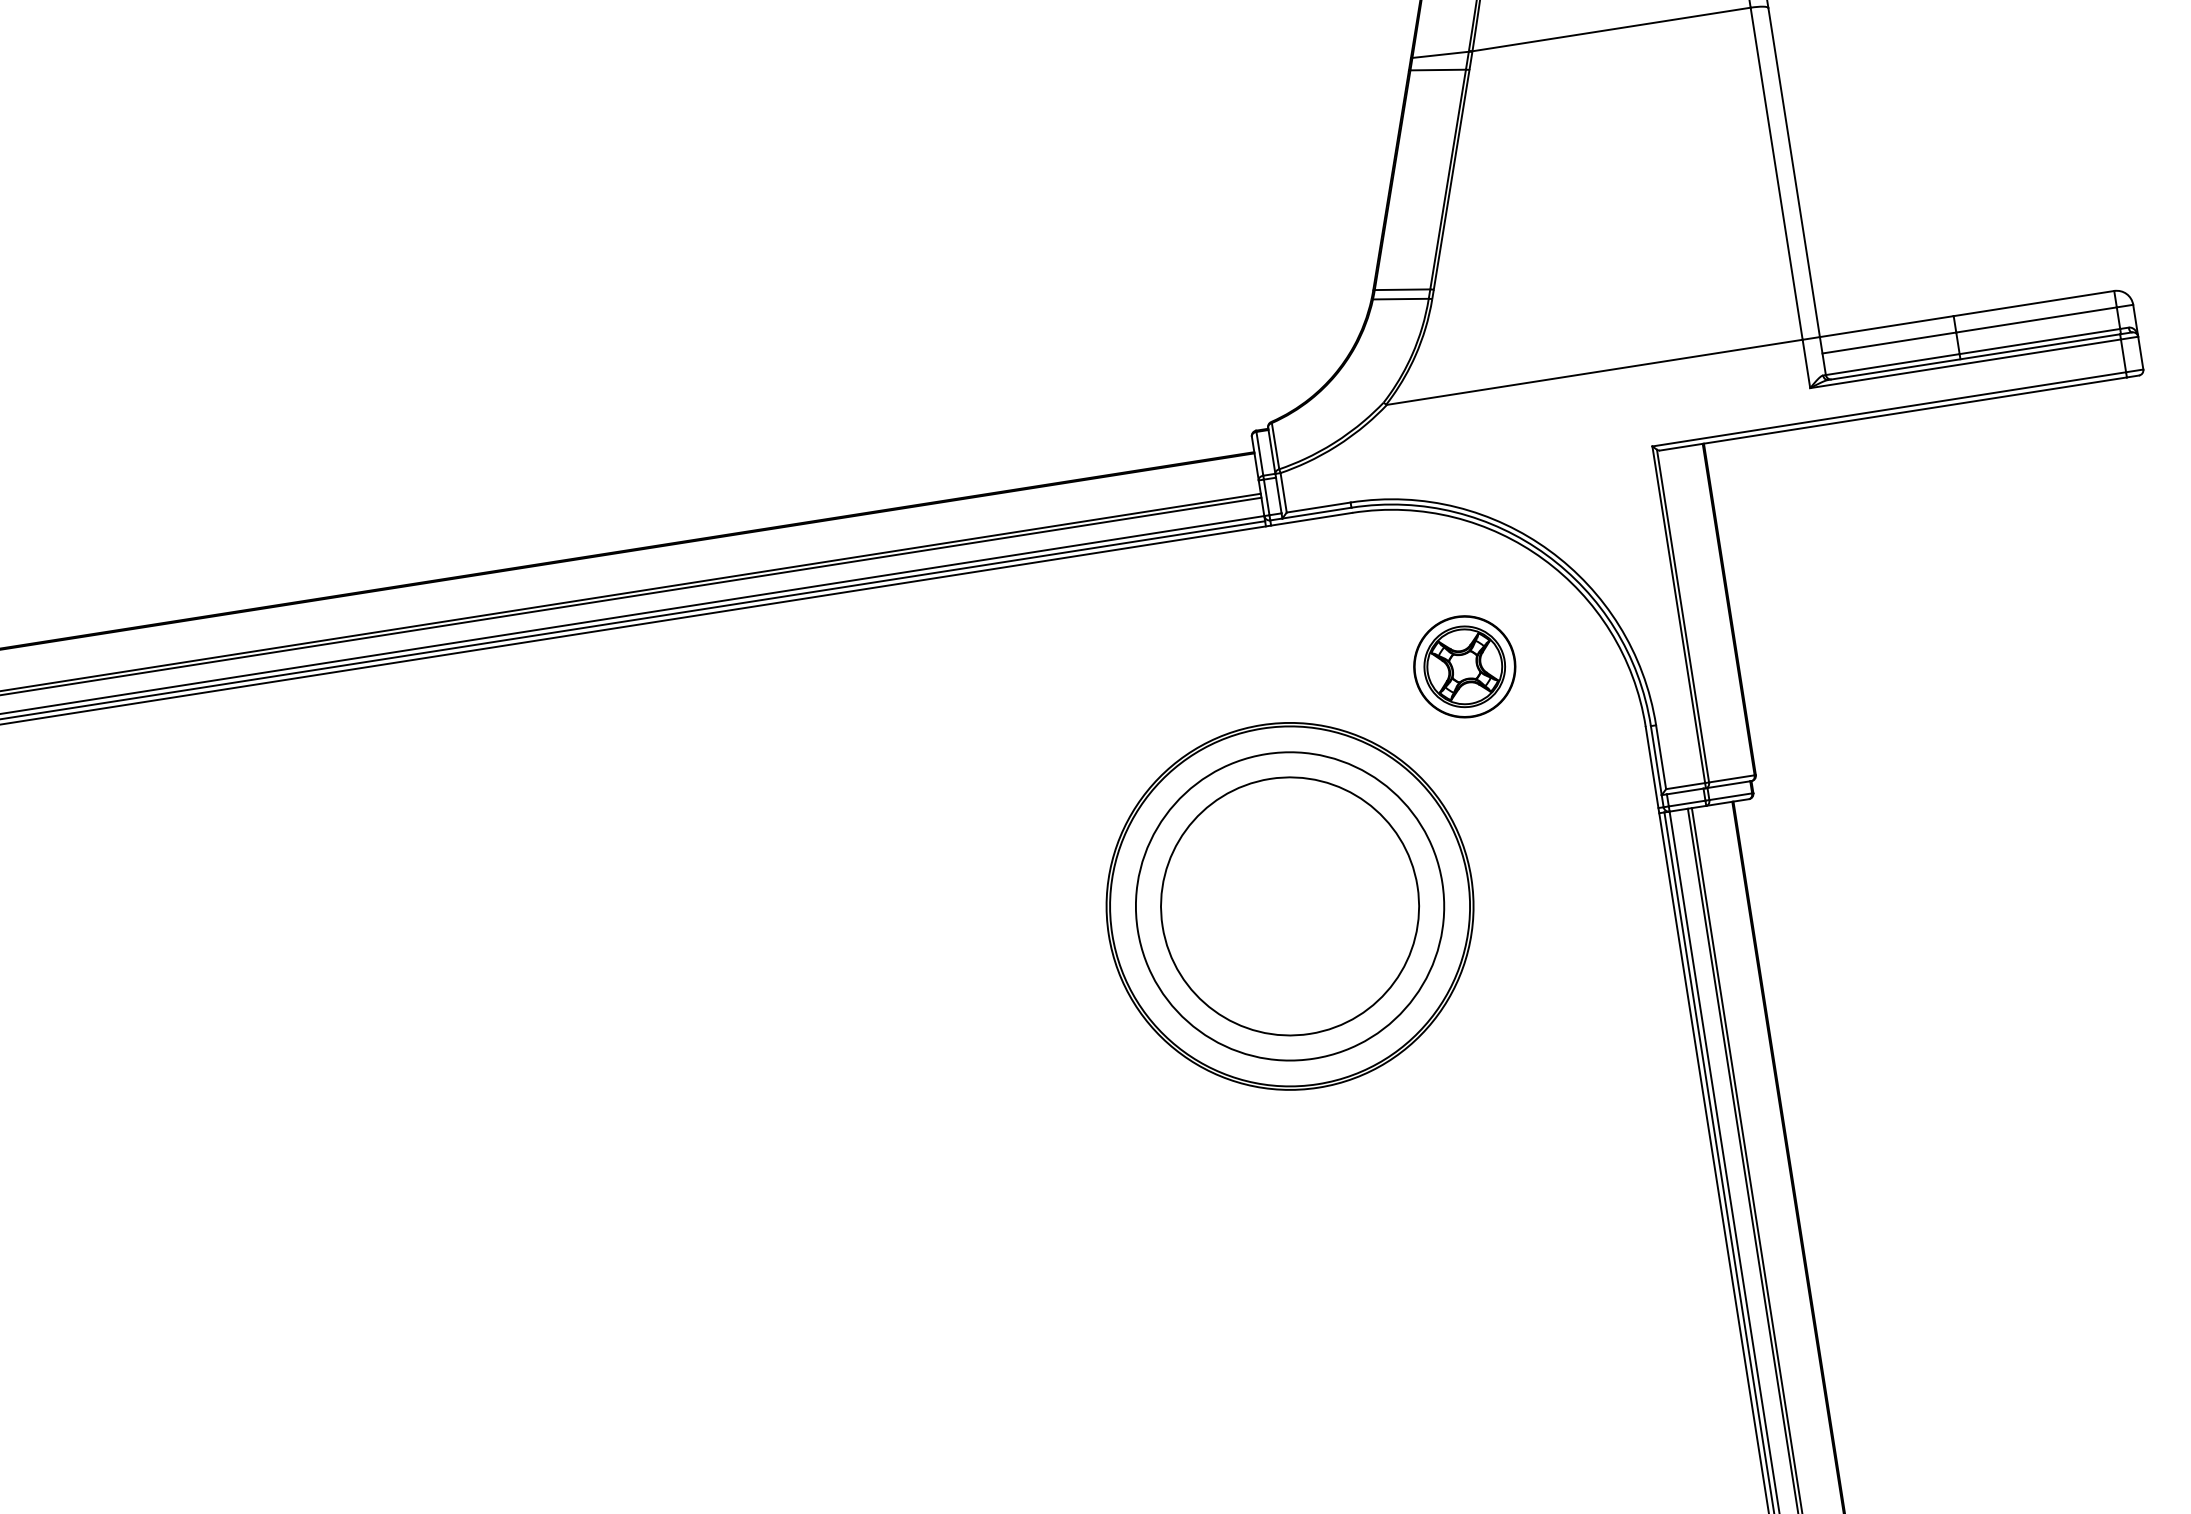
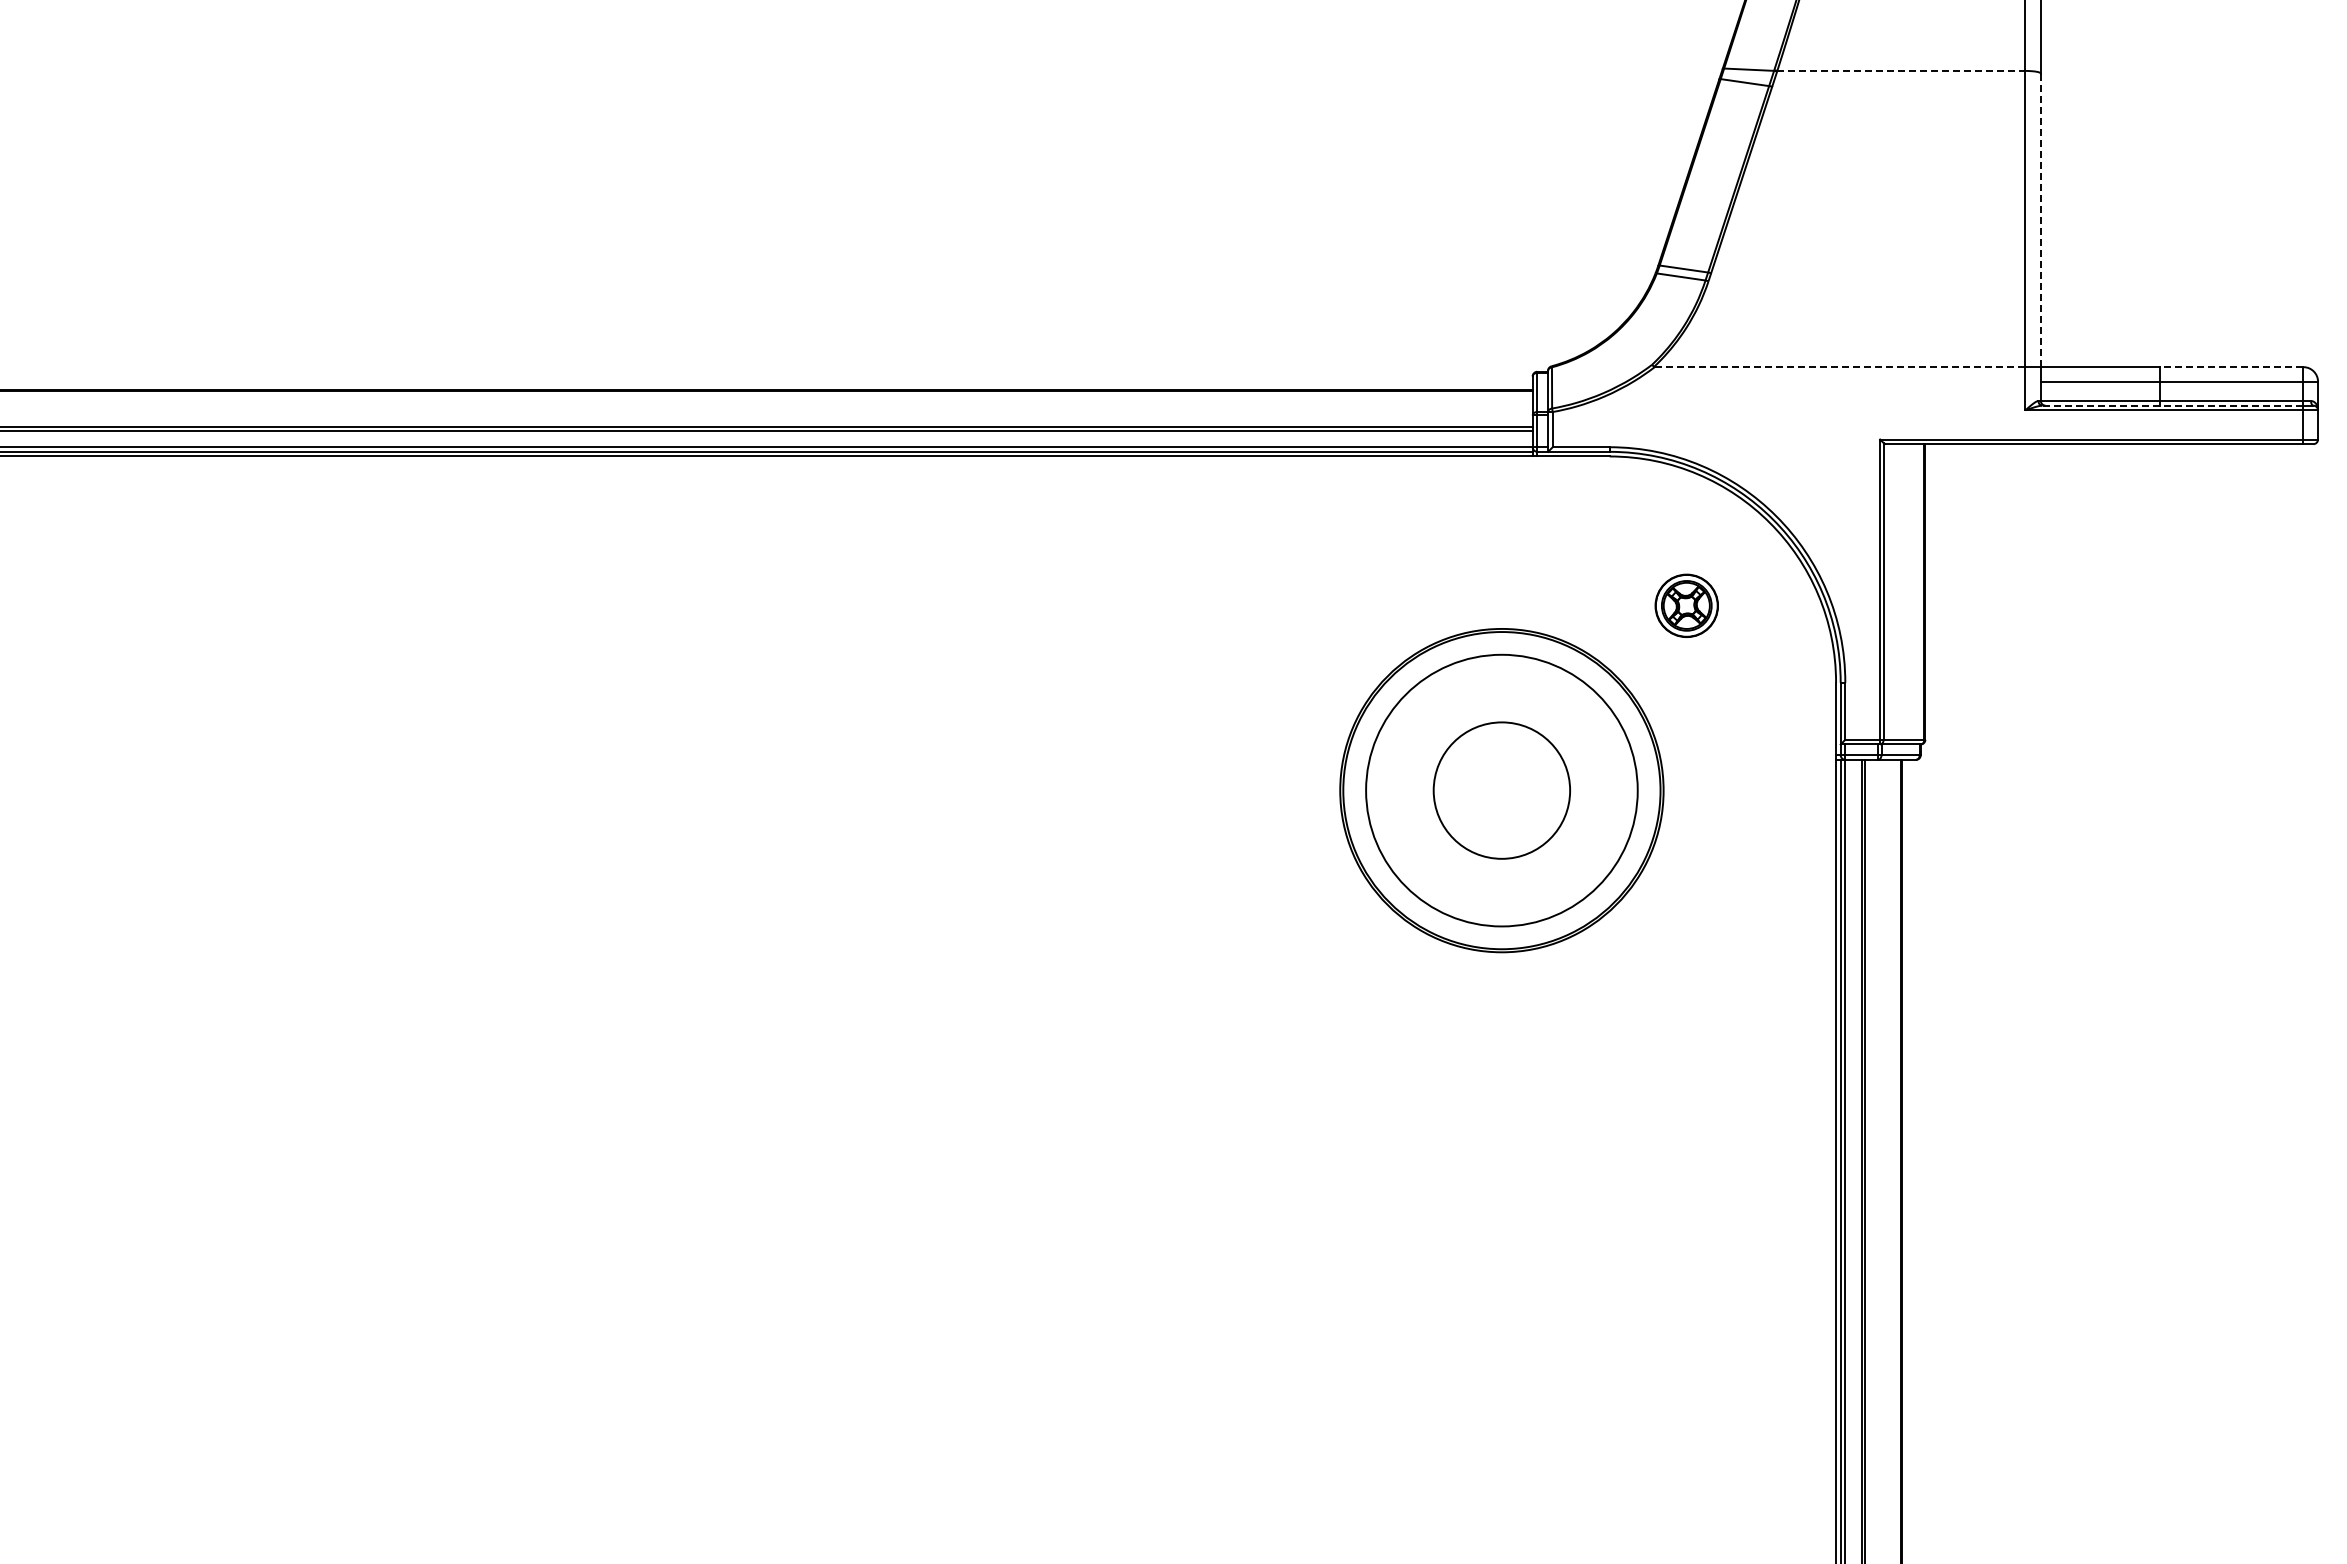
line: (1611, 28) -> (1901, 70), solid -> dashed
line: (1793, 172) -> (2040, 220), solid -> dashed
line: (2033, 304) -> (2231, 367), solid -> dashed
line: (1974, 356) -> (2172, 405), solid -> dashed
line: (1595, 372) -> (1840, 367), solid -> dashed
part: (1464, 666) -> (1686, 605), size x0.7
circle: (1289, 906) -> (1501, 790), size x0.6

